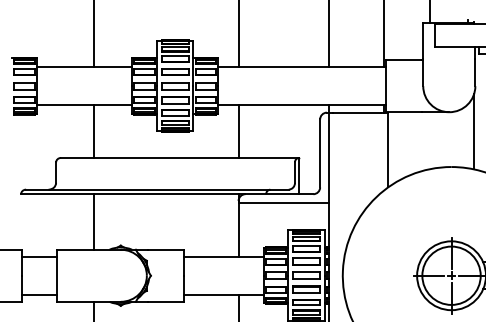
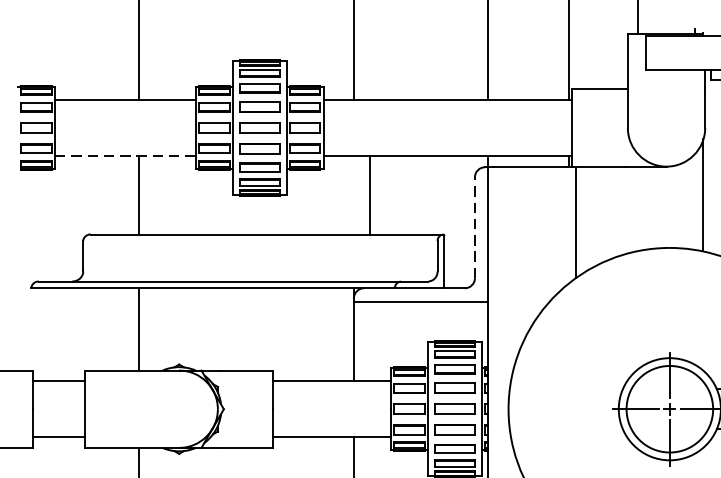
line: (84, 105) -> (125, 156), solid -> dashed
line: (238, 131) -> (370, 195), moved
line: (320, 153) -> (475, 227), solid -> dashed

